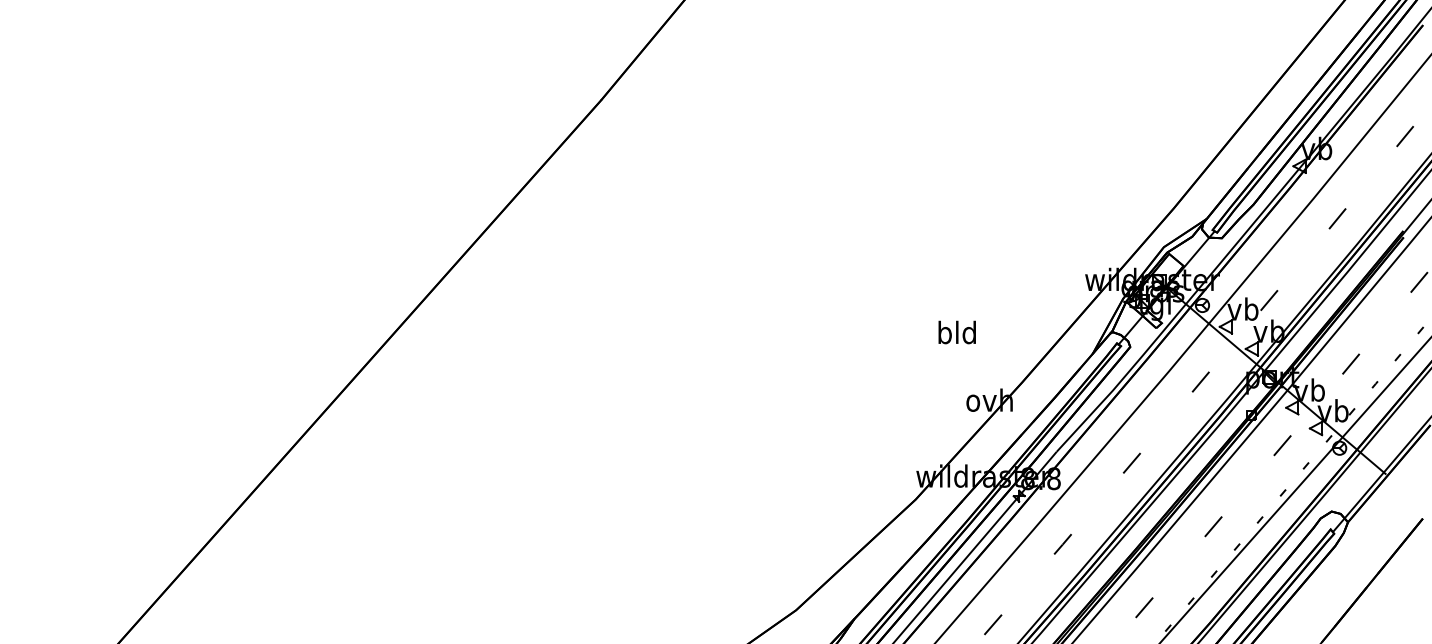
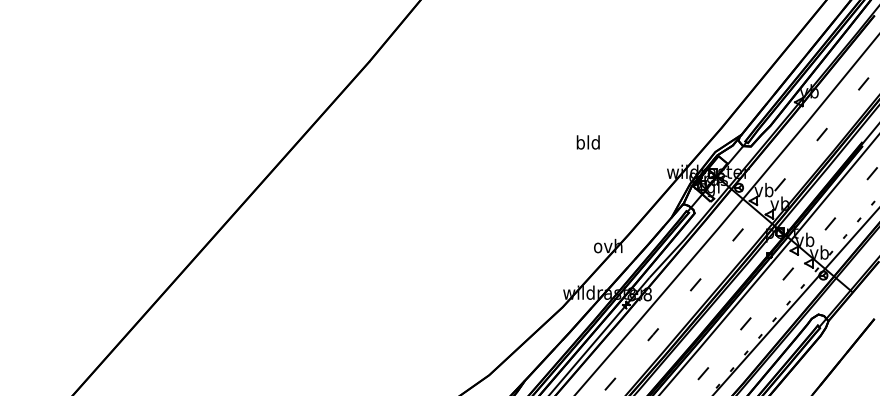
text: (955, 332) -> (587, 142), moved

